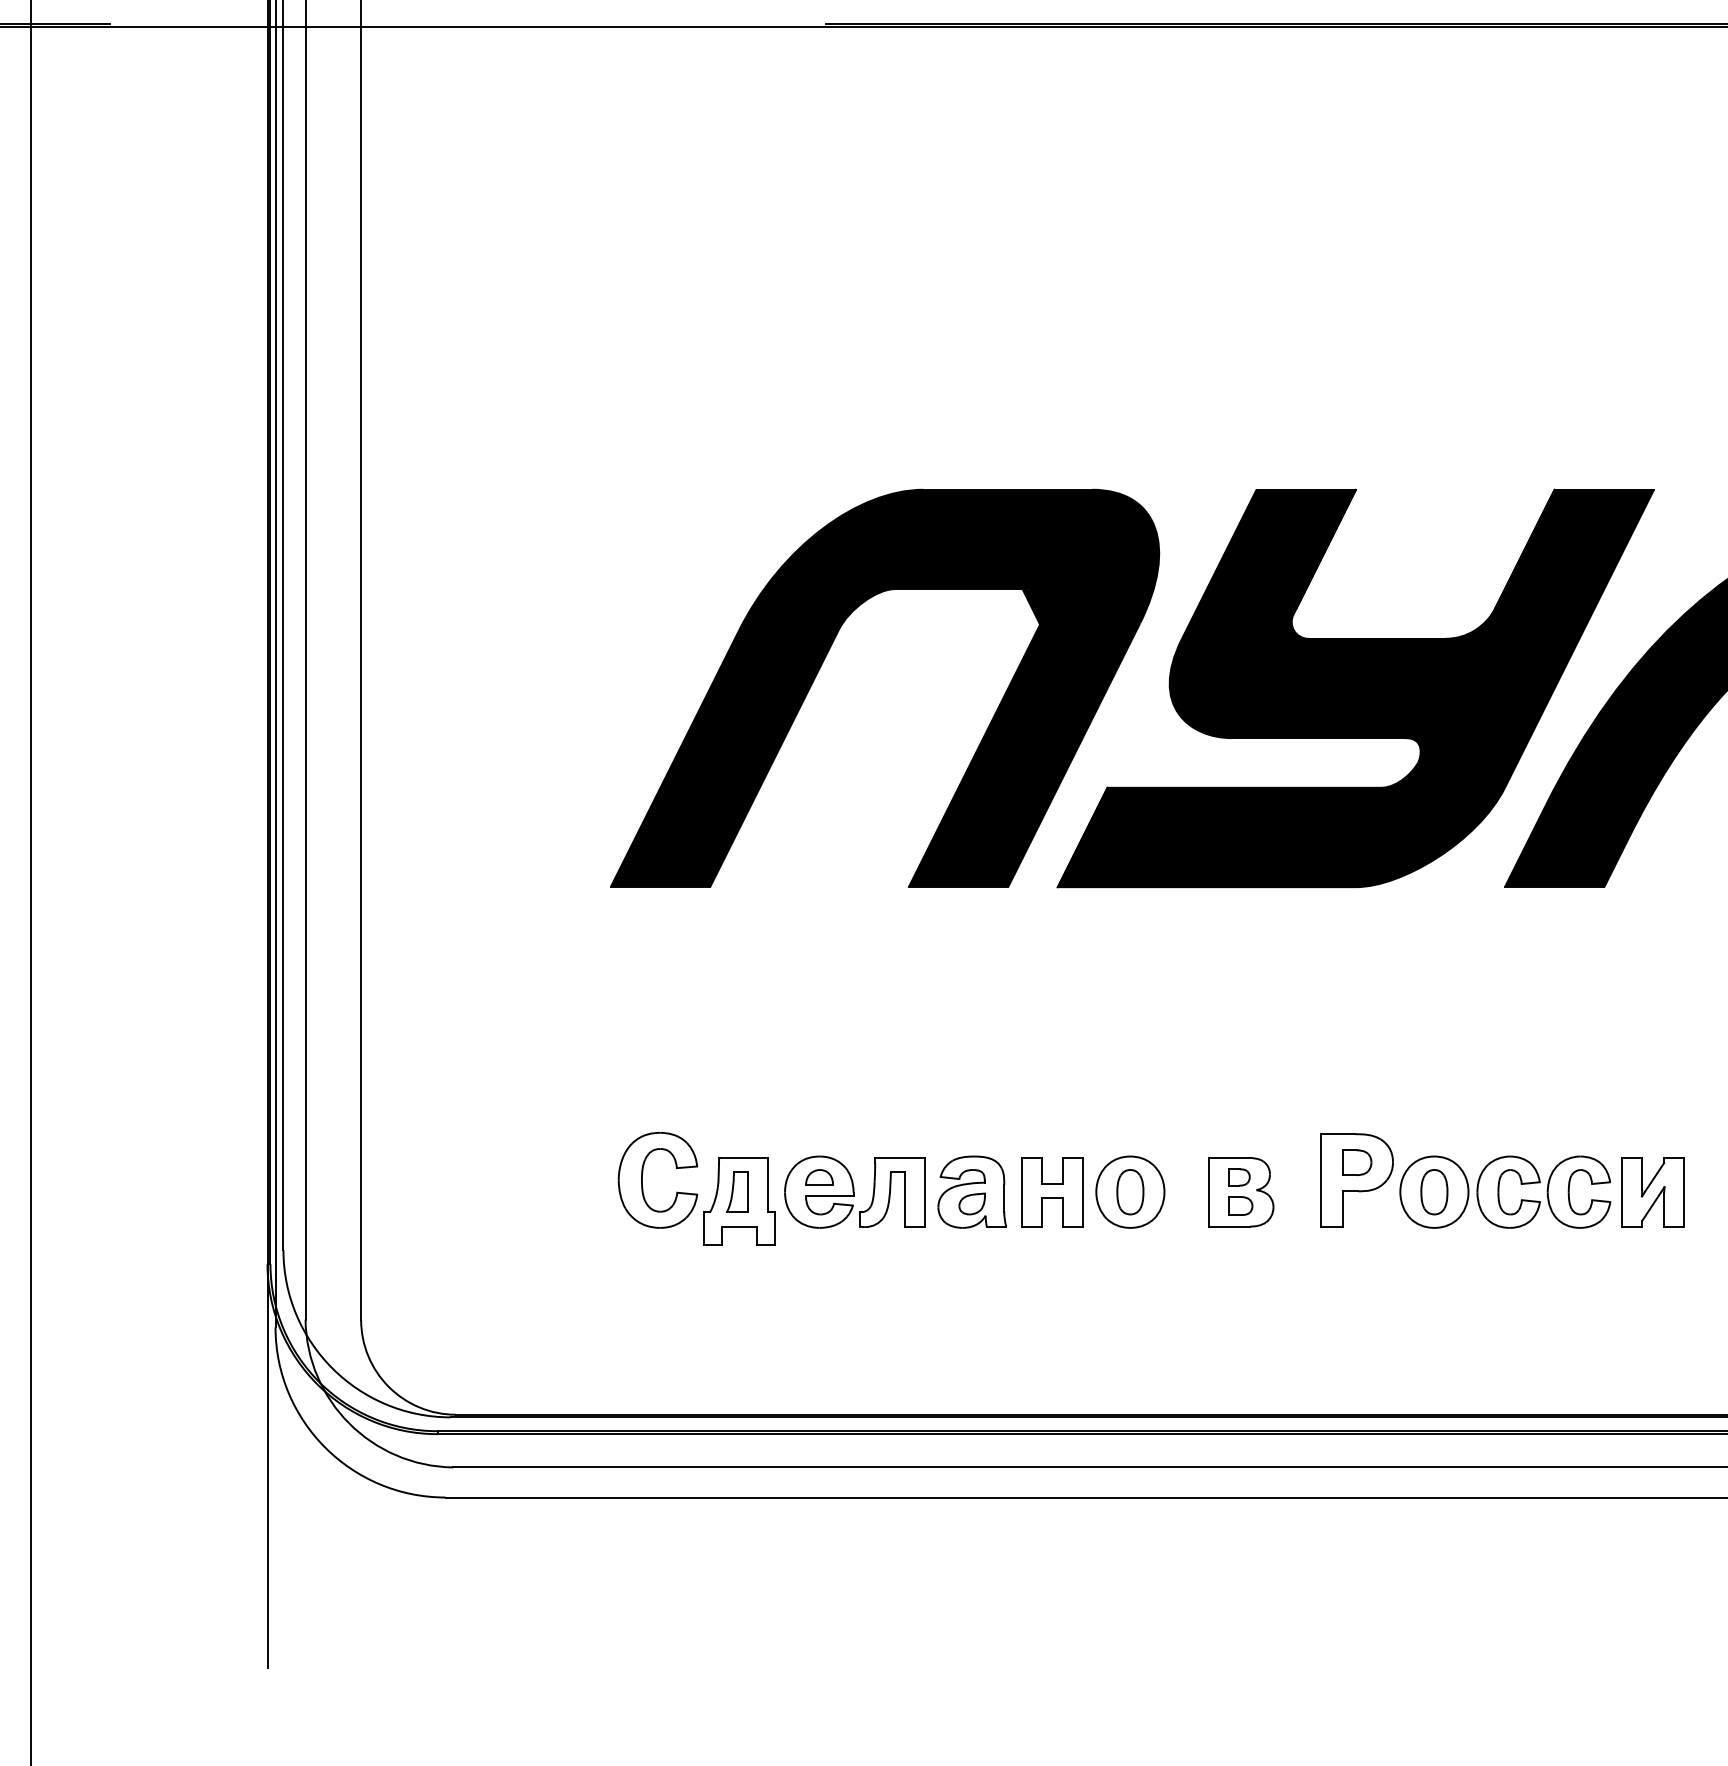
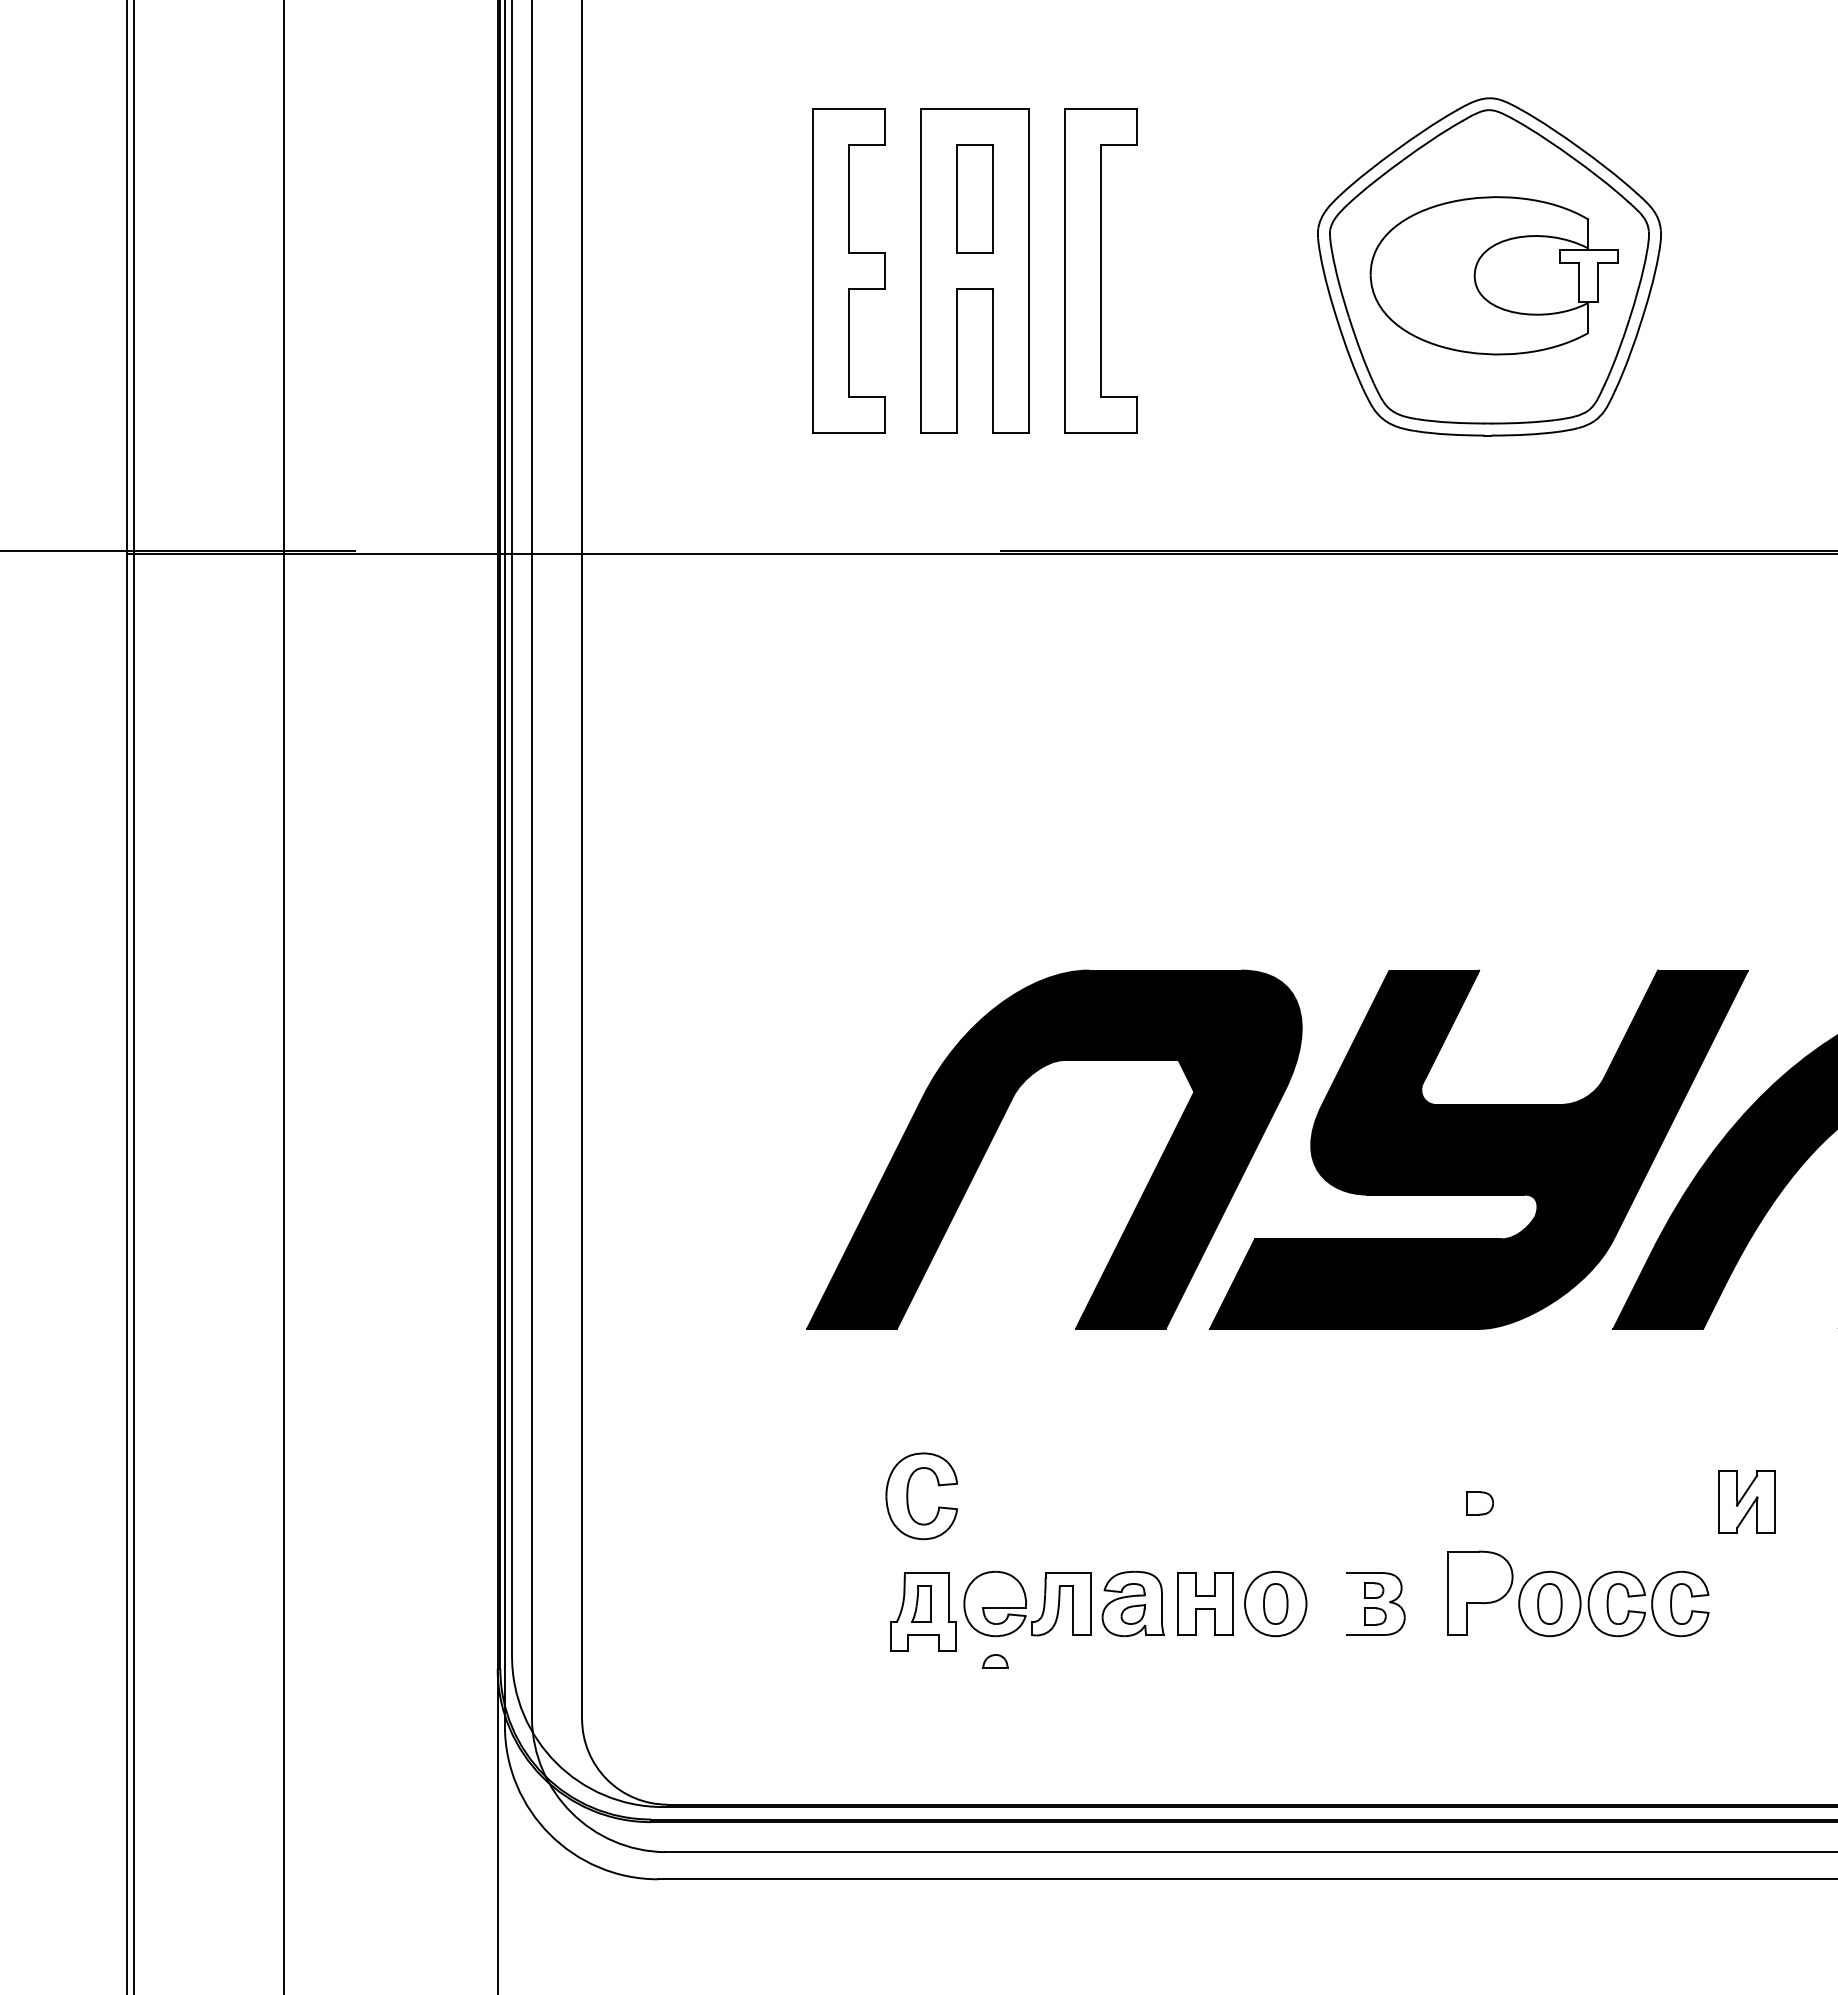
part: (1356, 1162) -> (1479, 1503), moved
part: (819, 1177) -> (995, 1661), moved
part: (643, 1180) -> (908, 1496), moved
line: (1208, 1191) -> (1346, 1603), removed
part: (1652, 1191) -> (1746, 1501), moved

